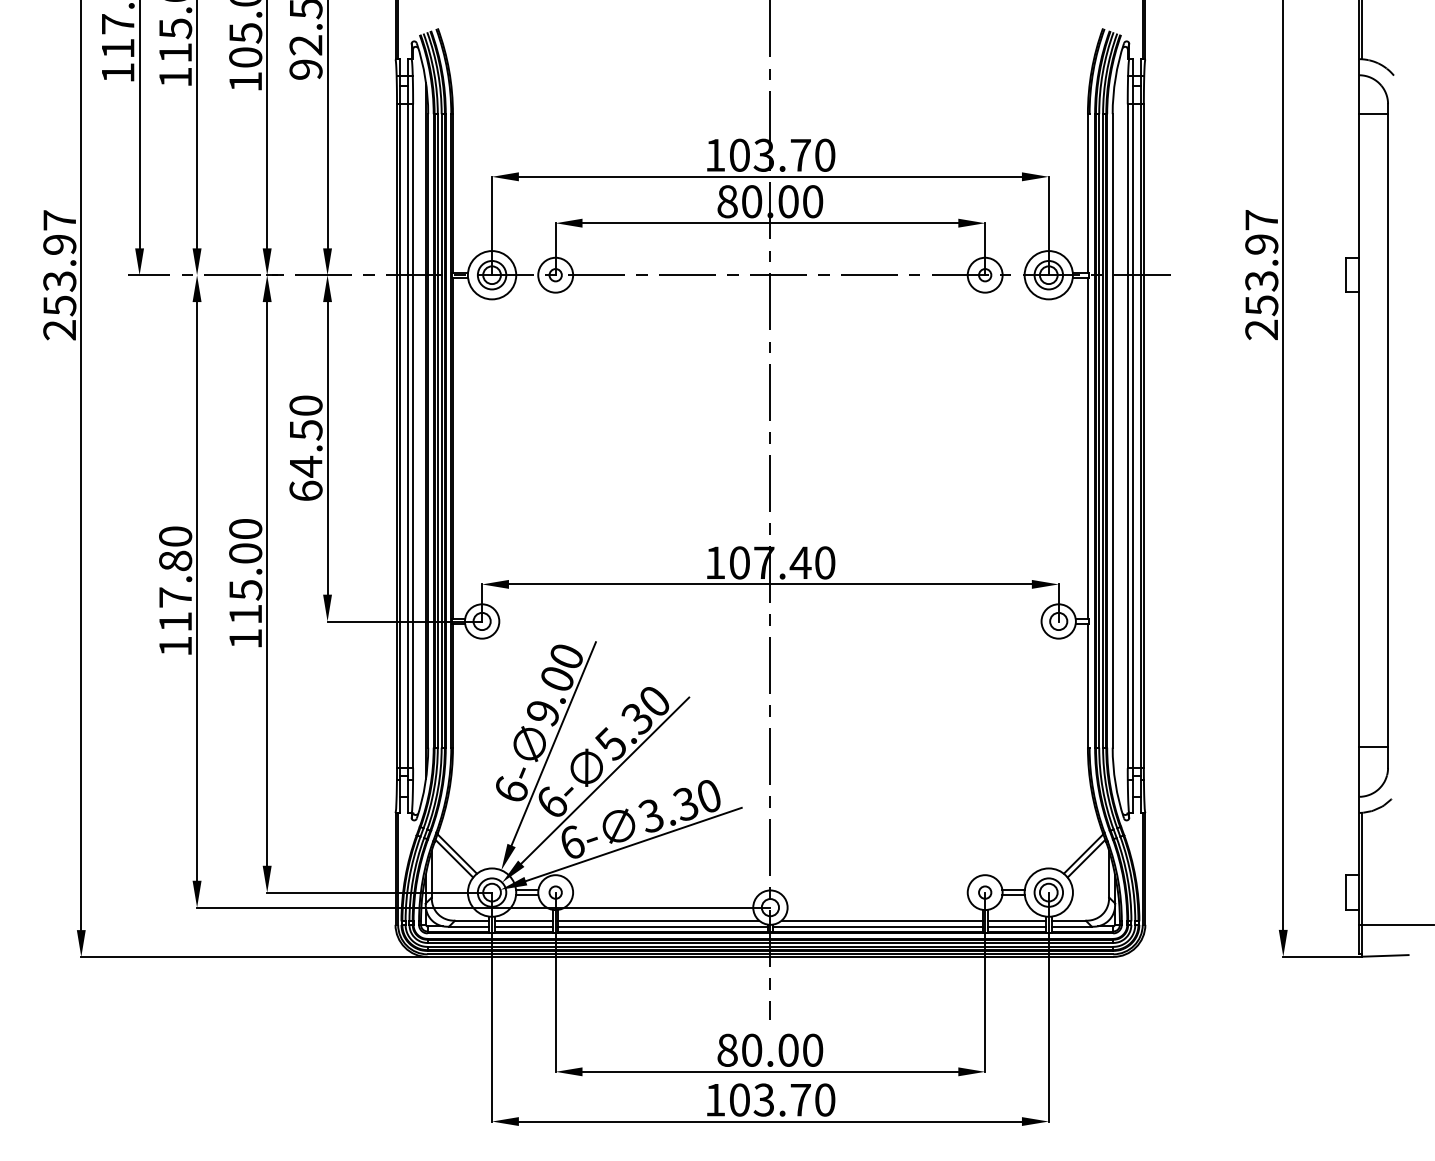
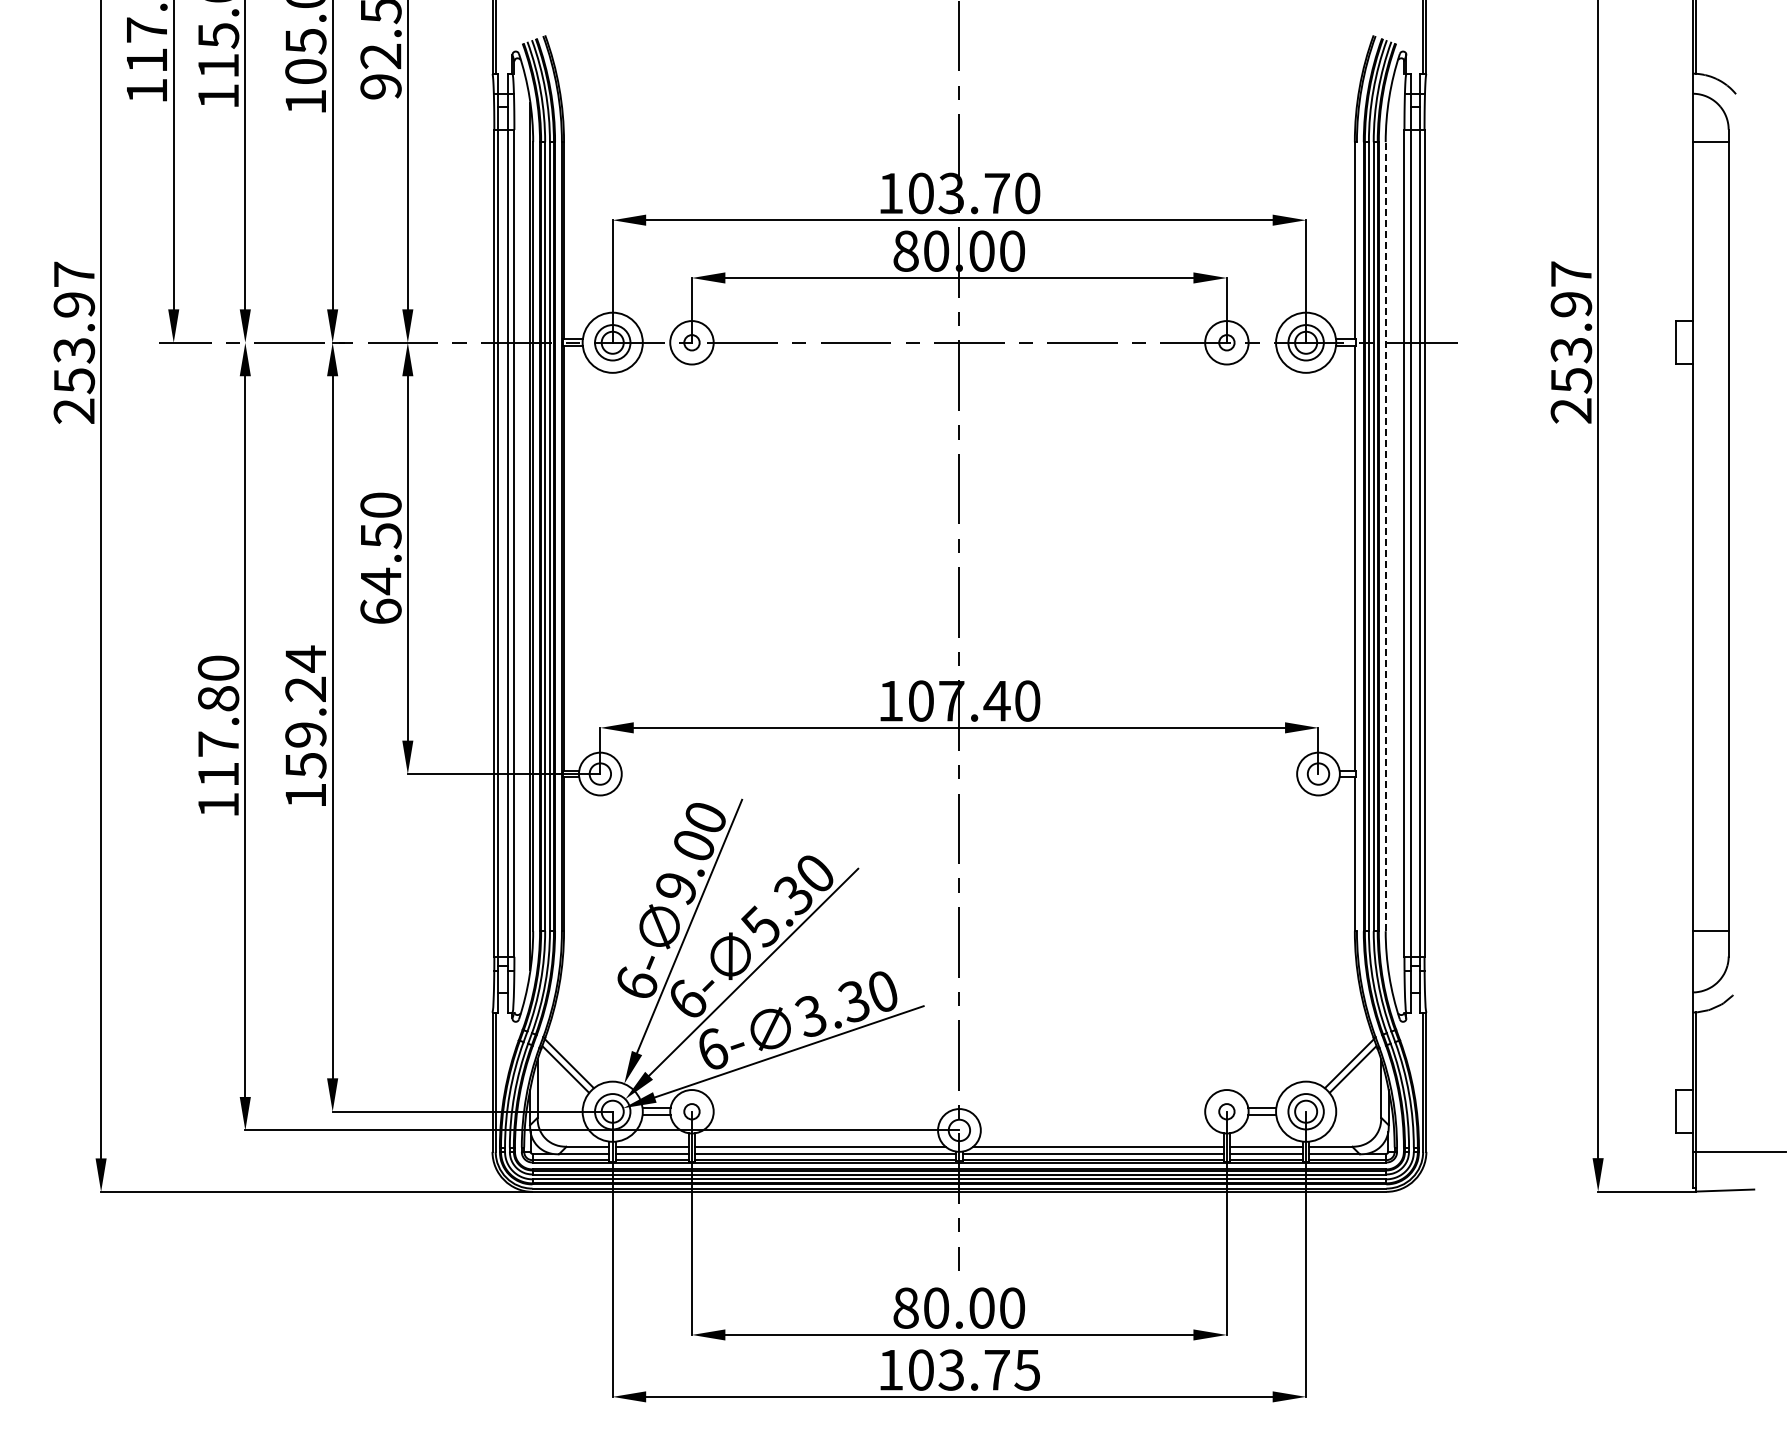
line: (1112, 430) -> (1385, 536), solid -> dashed
text: (245, 571) -> (305, 711), 115.00 -> 159.24
text: (825, 1099) -> (1027, 1369), 103.70 -> 103.75

